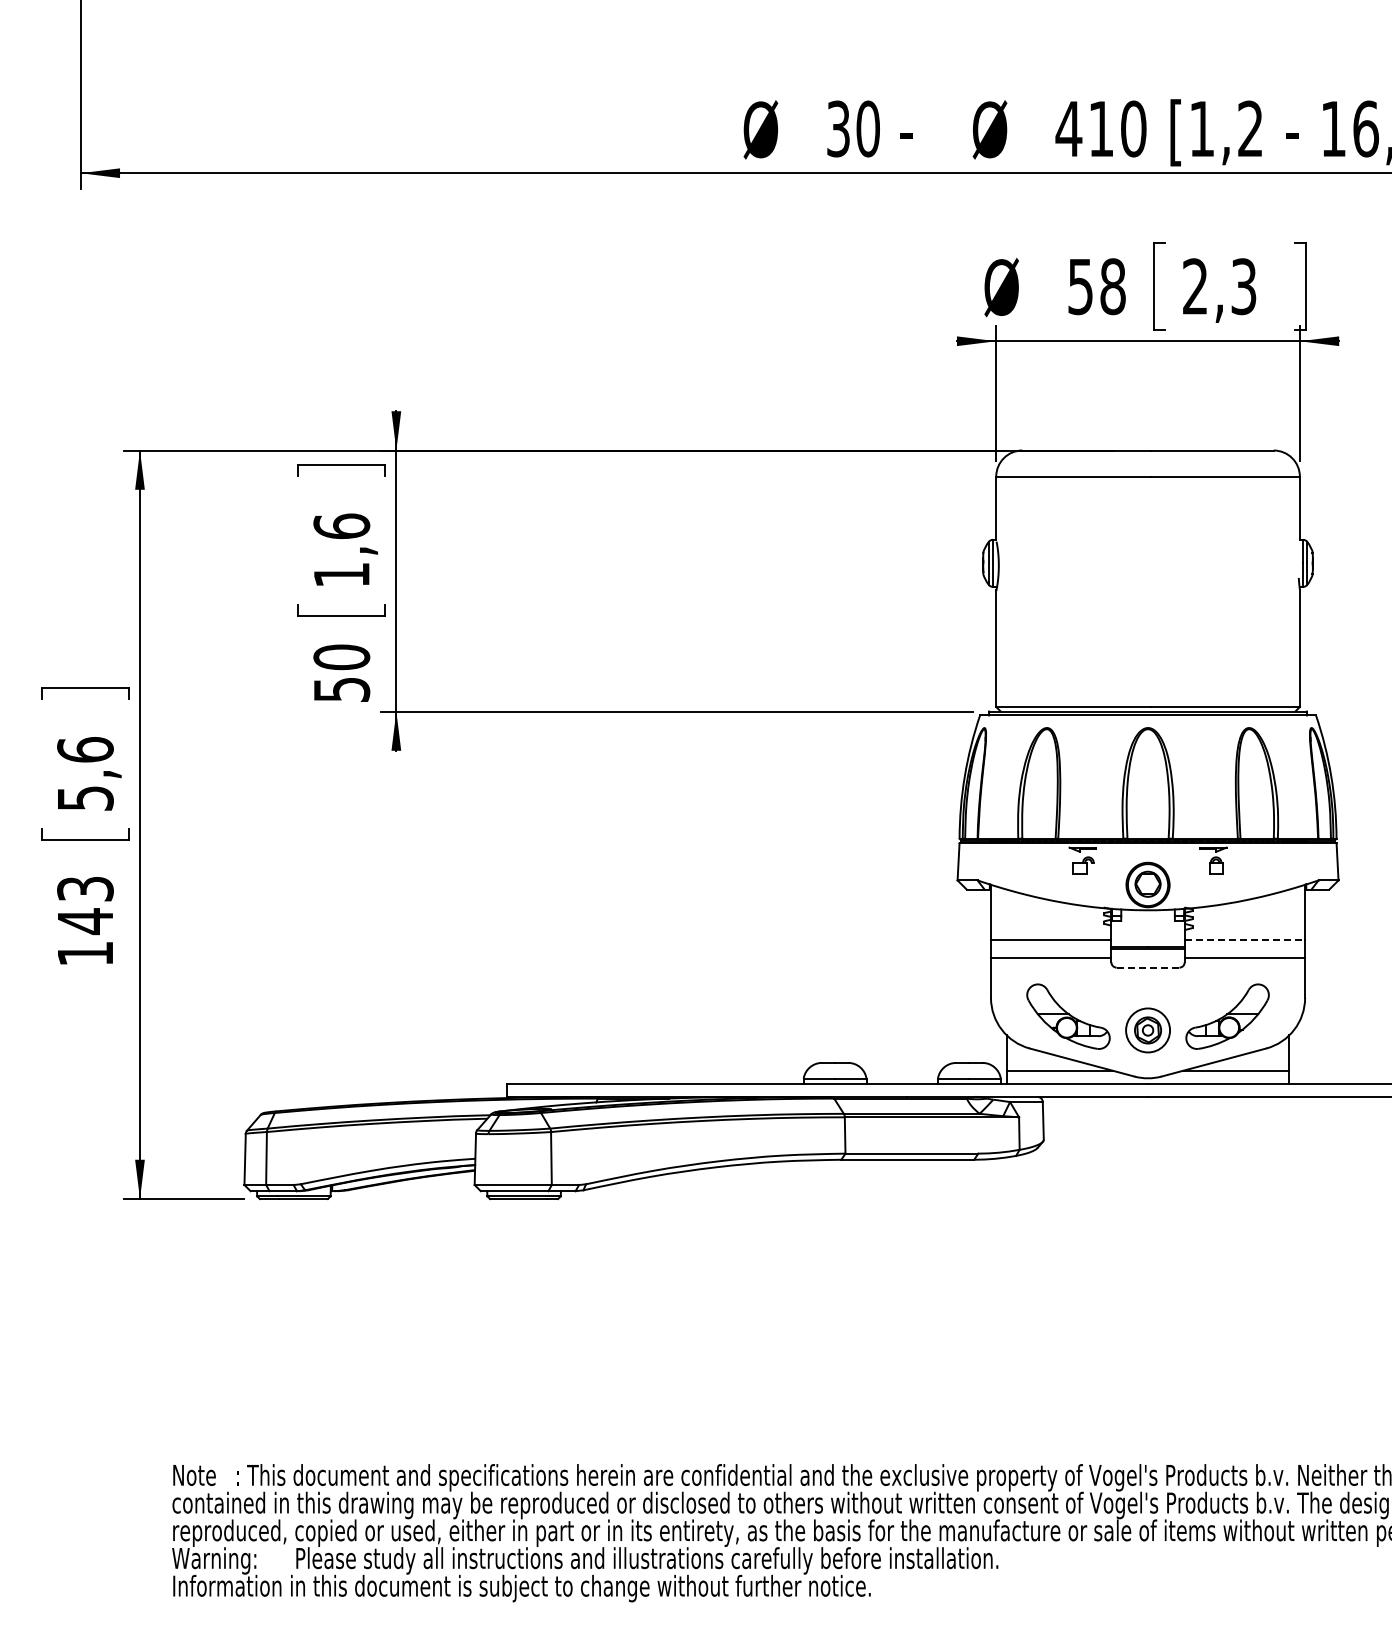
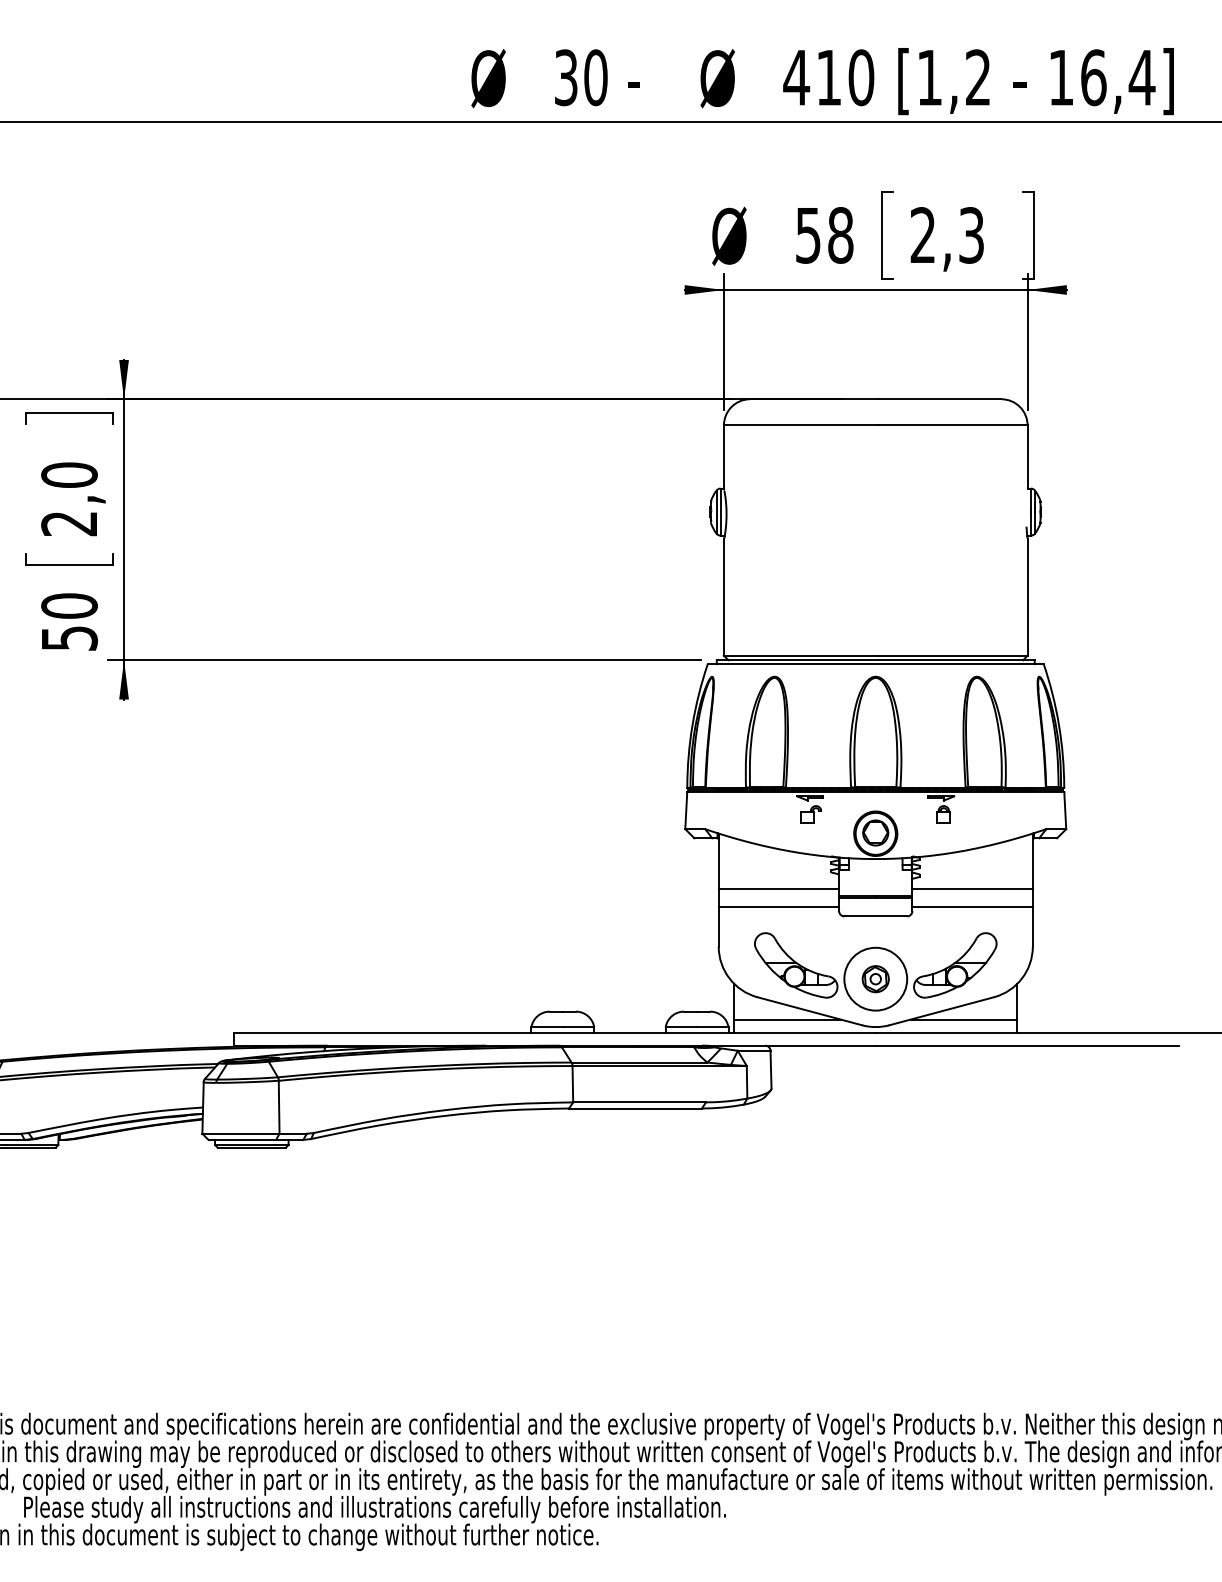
text: (341, 550) -> (69, 499), 1,6 -> 2,0
line: (1245, 940) -> (973, 889), dashed -> solid
line: (1147, 967) -> (875, 916), dashed -> solid
circle: (1147, 1030) -> (875, 979), size x1.43

